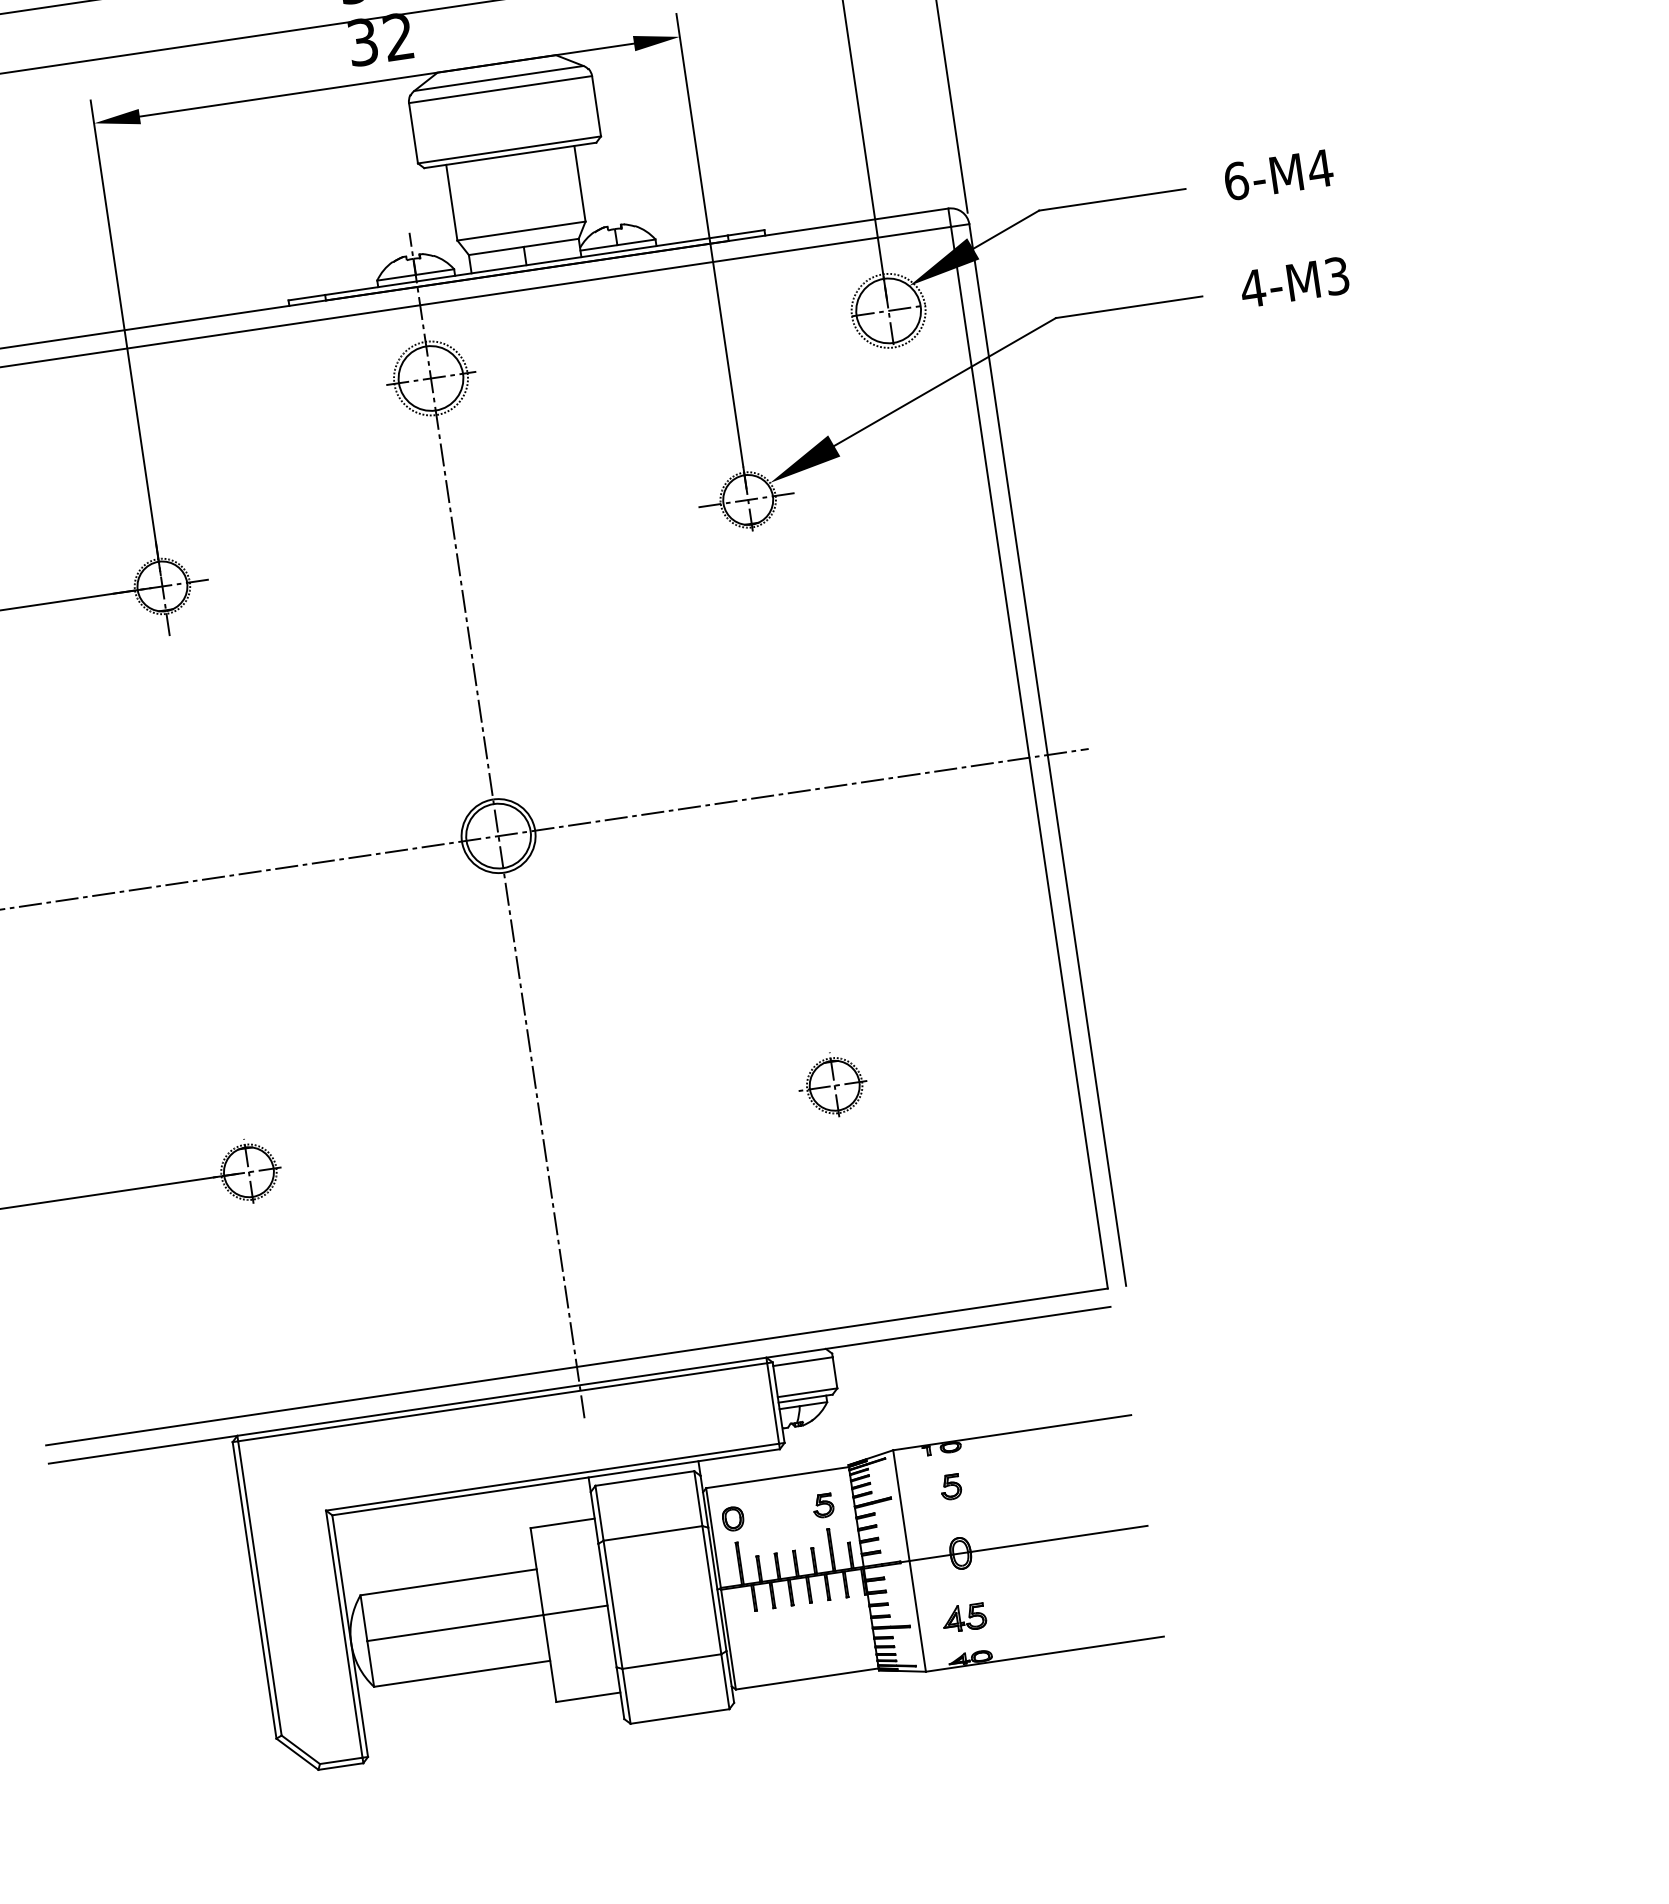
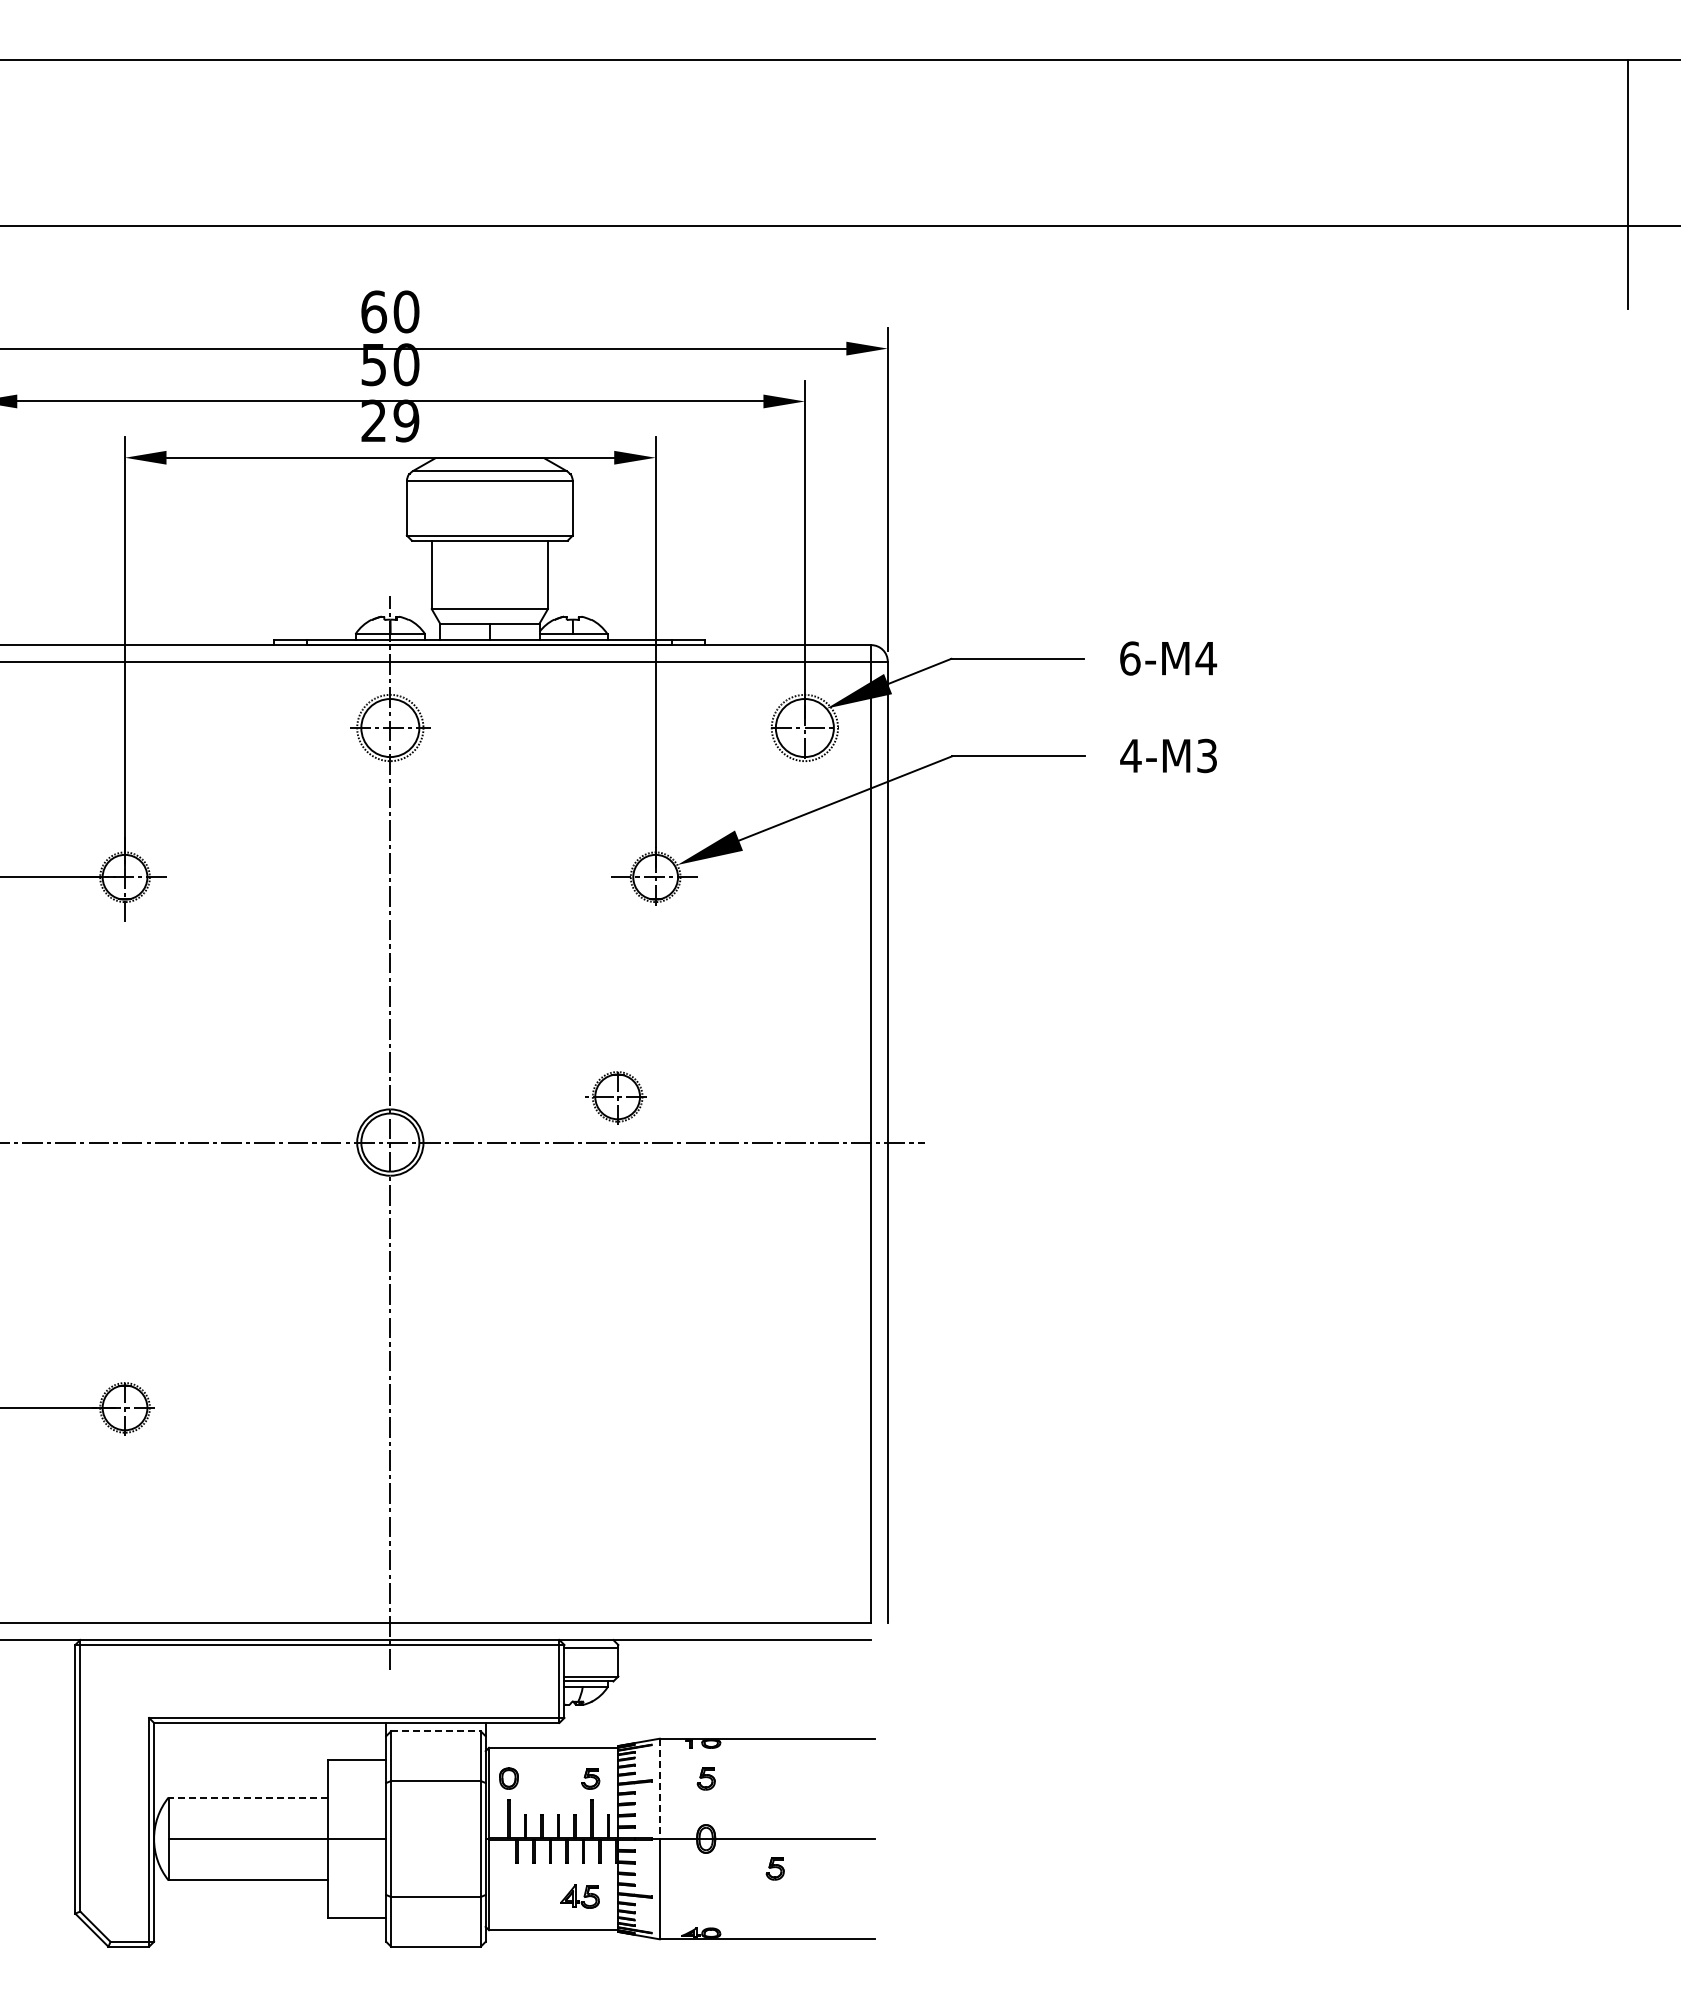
text: (381, 38) -> (390, 420), 32 -> 29
part: (832, 1086) -> (615, 1097), moved
line: (644, 1478) -> (435, 1731), solid -> dashed
line: (901, 1506) -> (659, 1789), solid -> dashed
part: (1040, 1574) -> (774, 1868), added
line: (448, 1582) -> (248, 1797), solid -> dashed
part: (963, 1617) -> (579, 1896), moved

